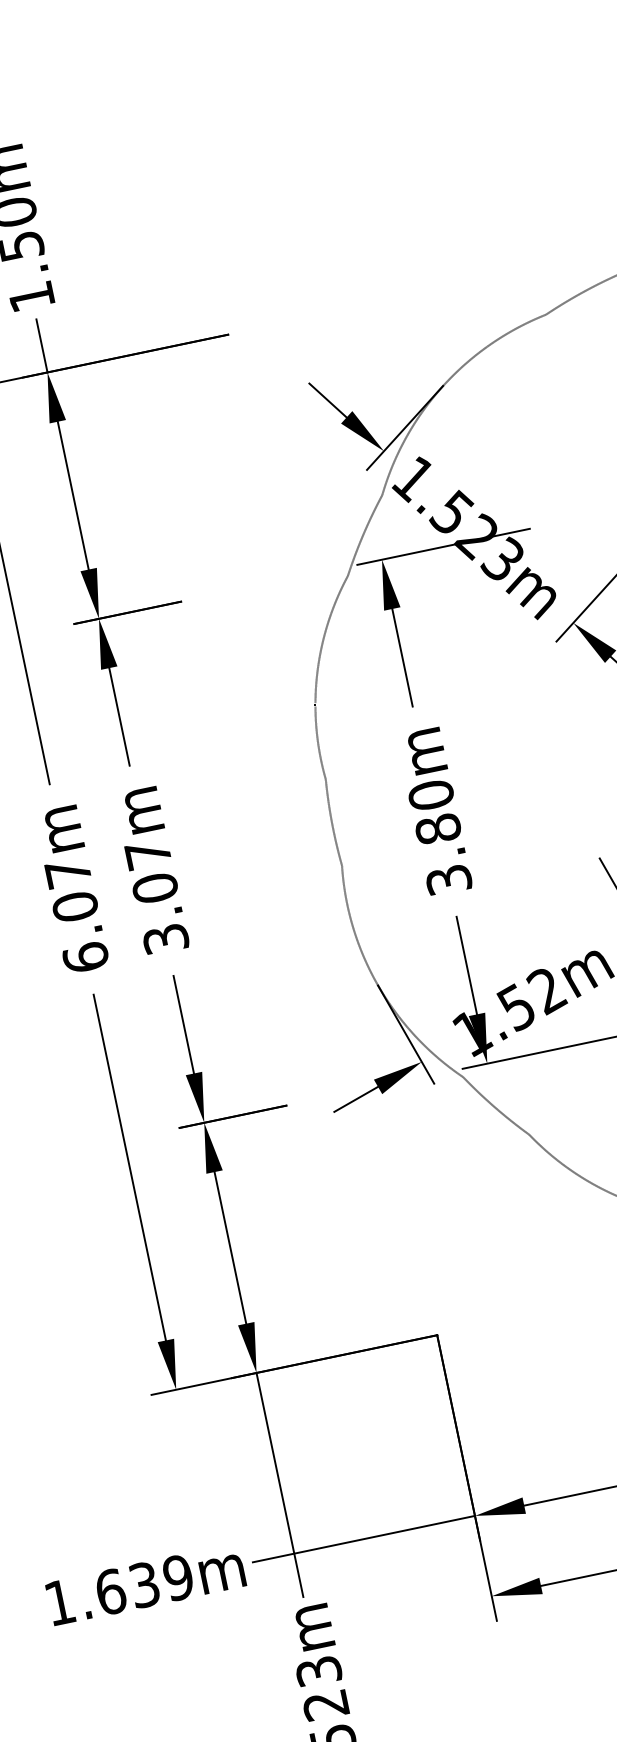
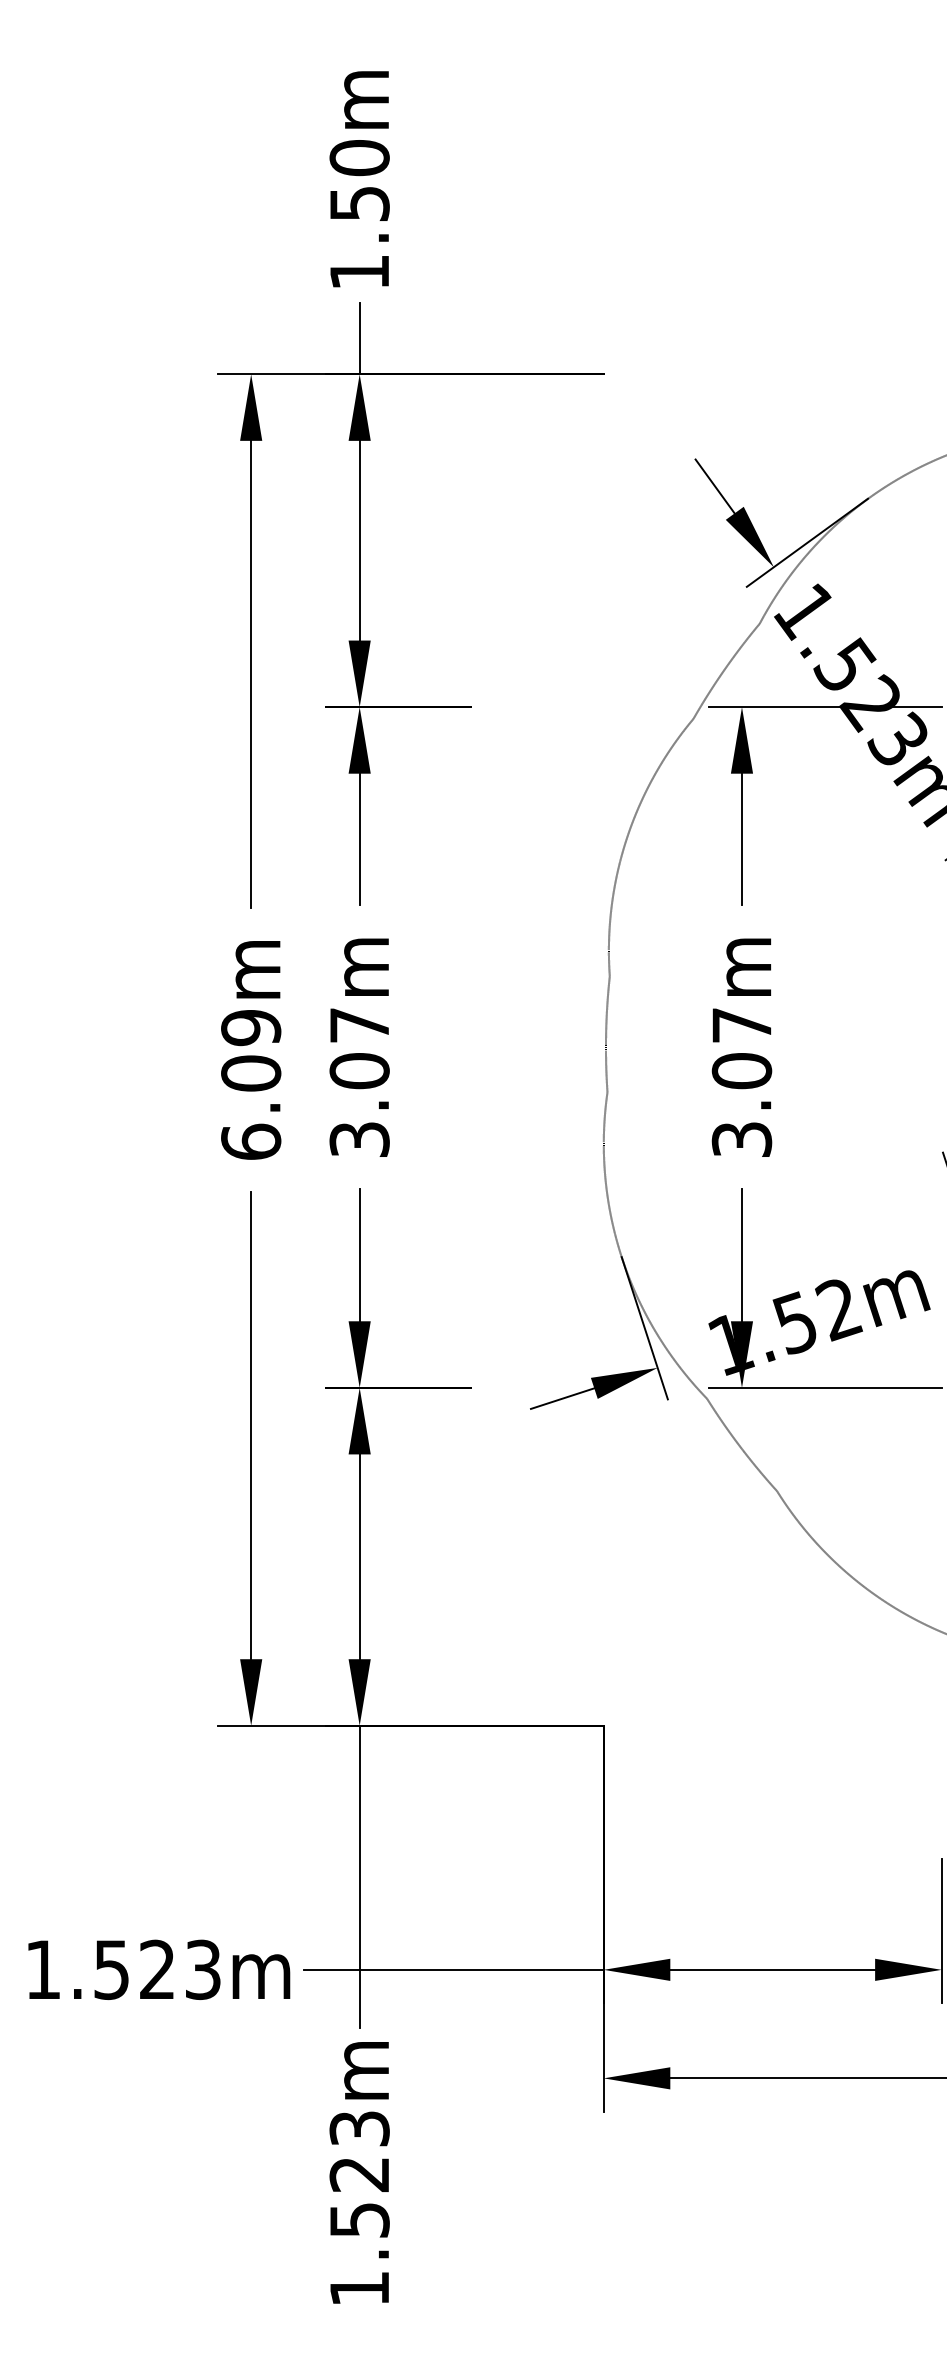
text: (434, 812) -> (741, 1048), 3.80m -> 3.07m
text: (68, 873) -> (251, 1028), 6.07m -> 6.09m
text: (144, 1584) -> (157, 1969), 1.639m -> 1.523m

